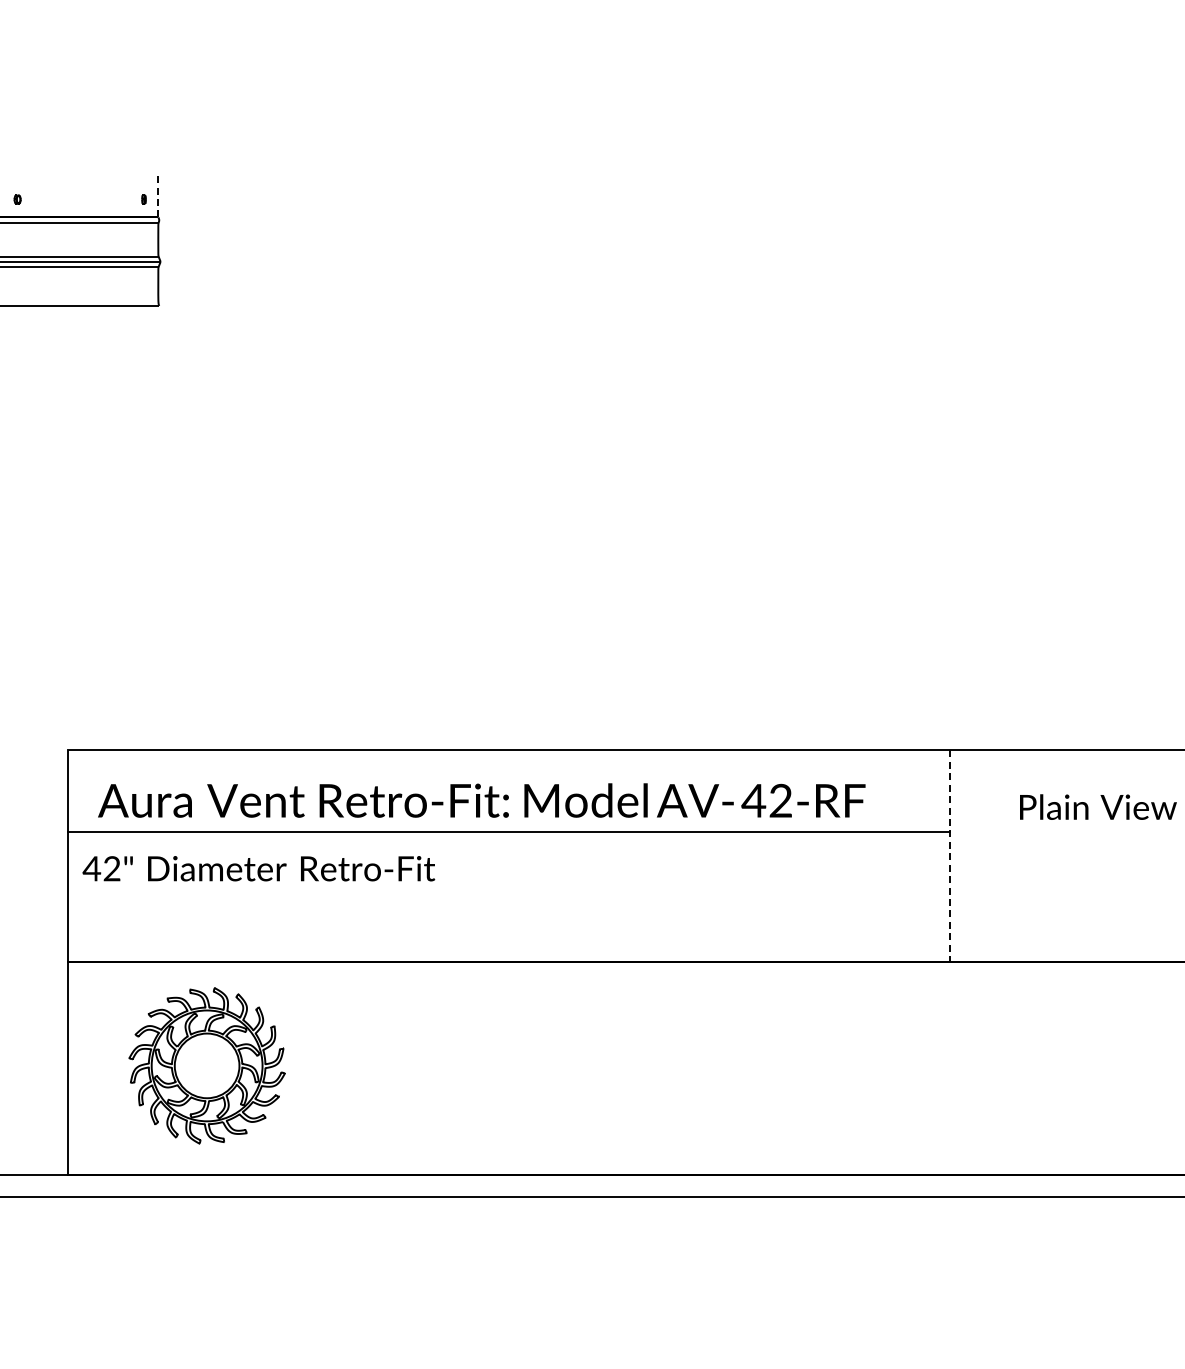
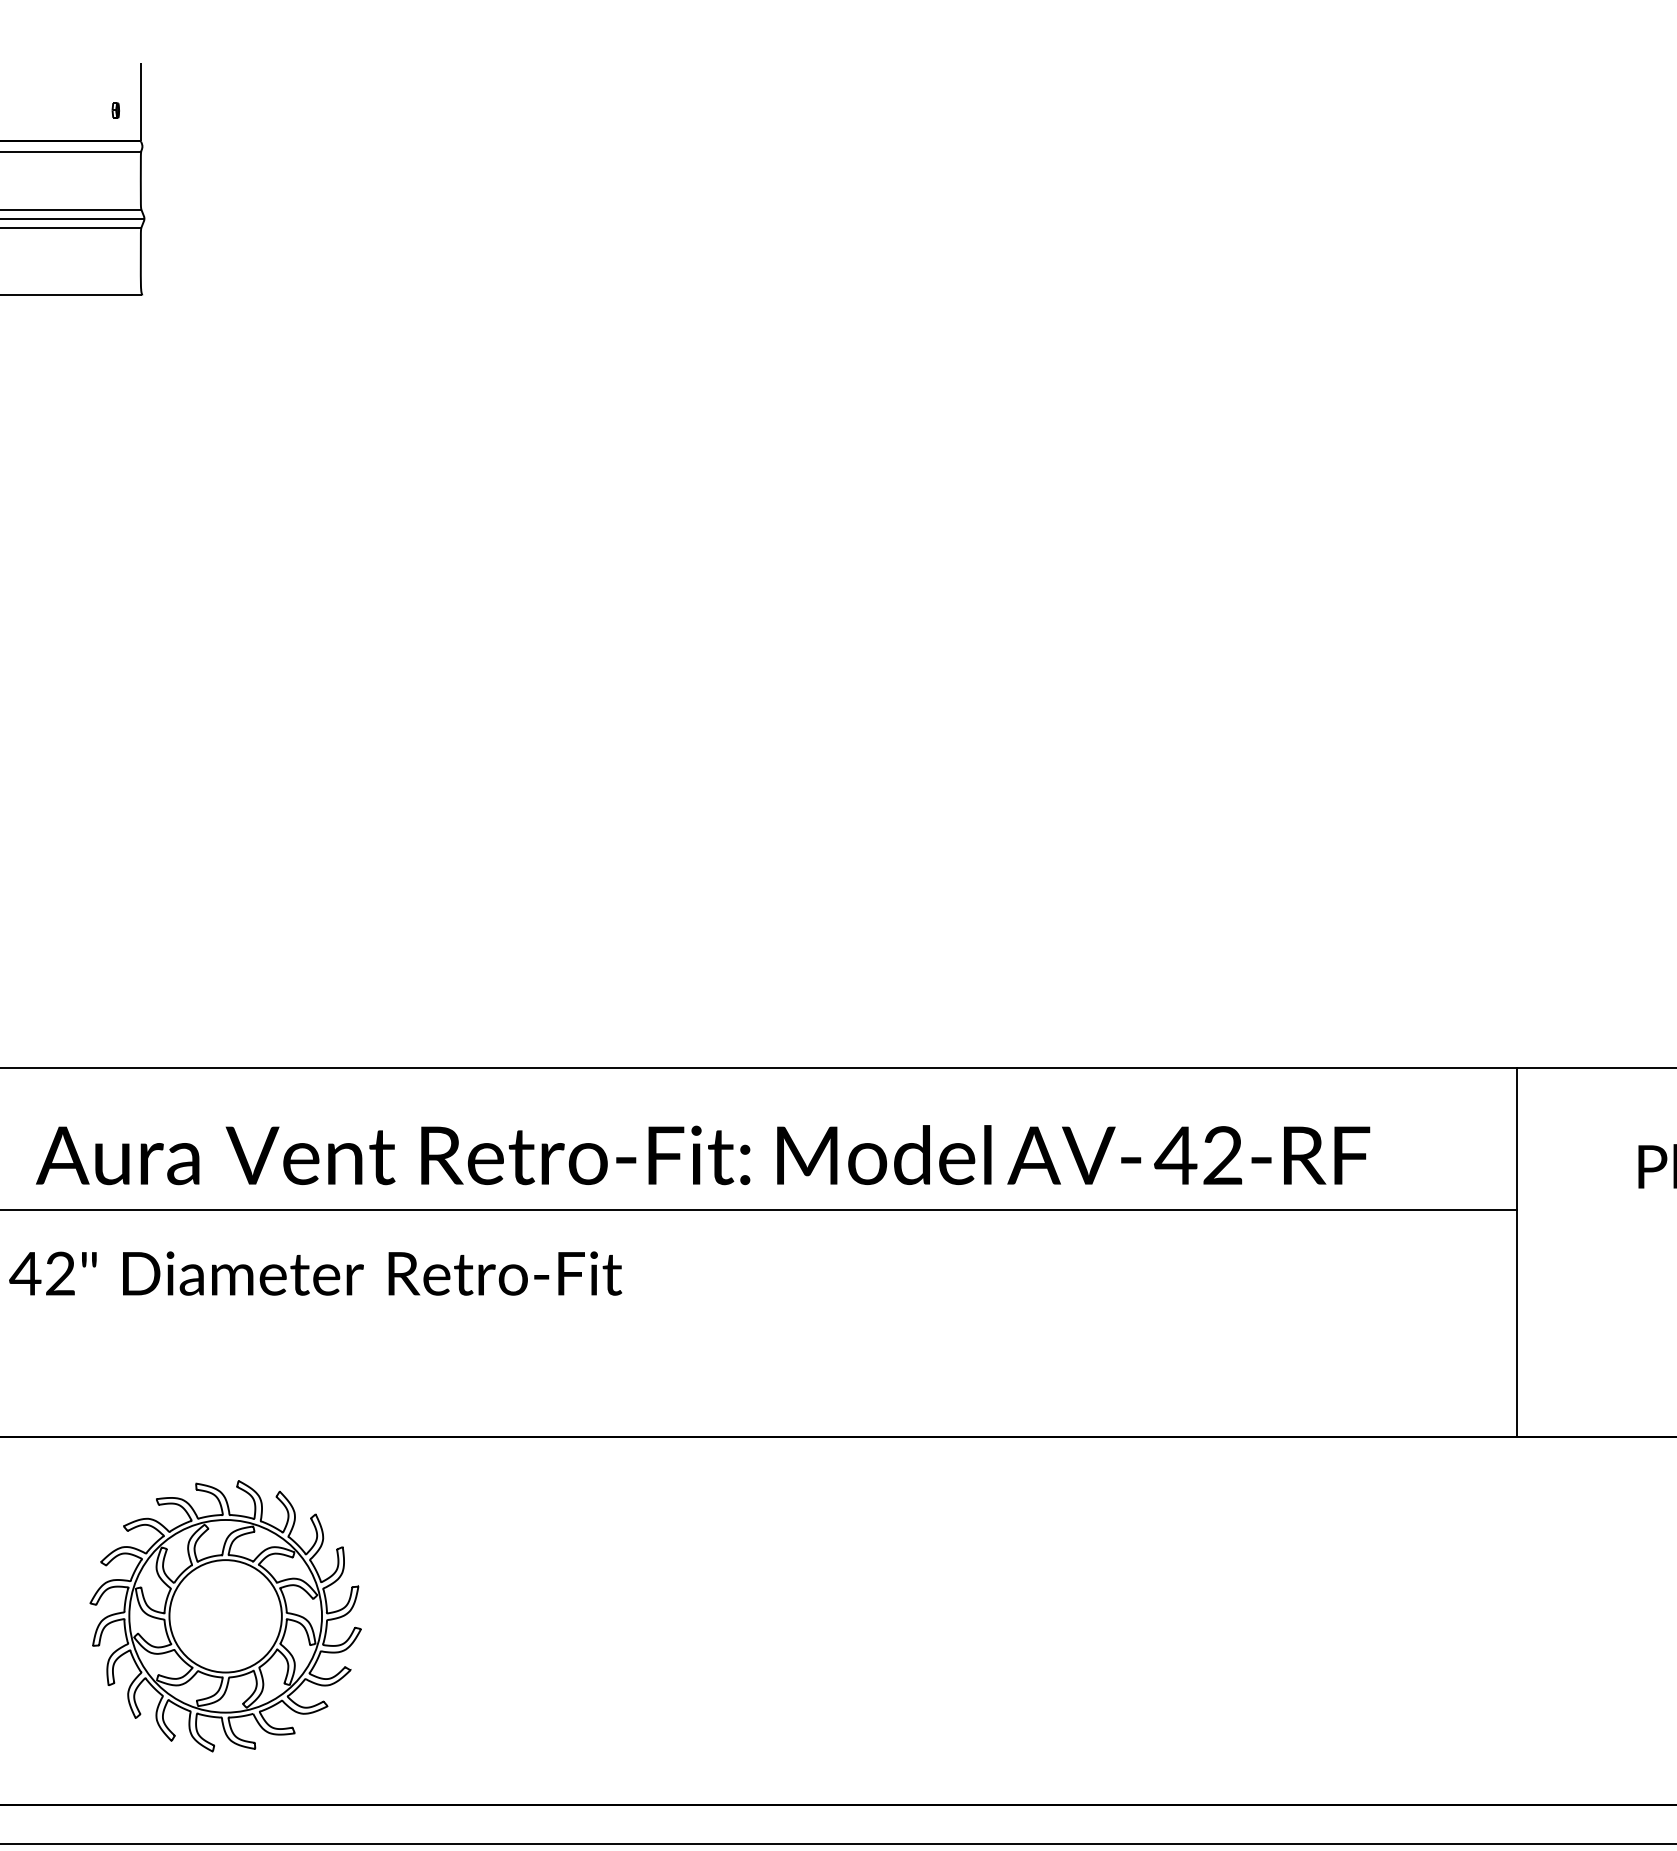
line: (158, 194) -> (141, 101), dashed -> solid
line: (950, 856) -> (1517, 1252), dashed -> solid

